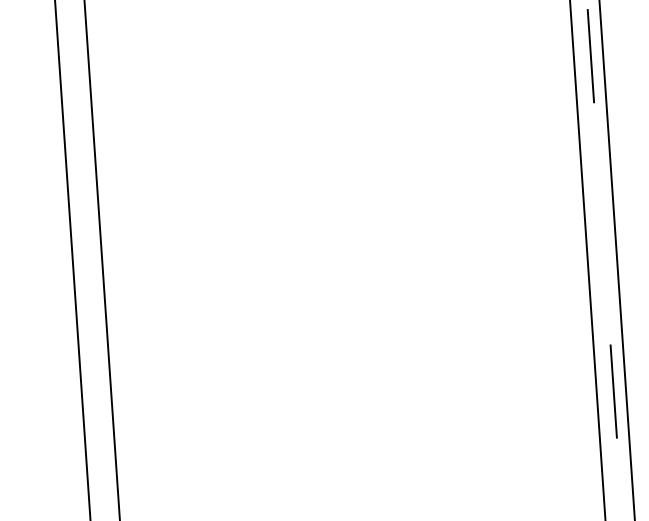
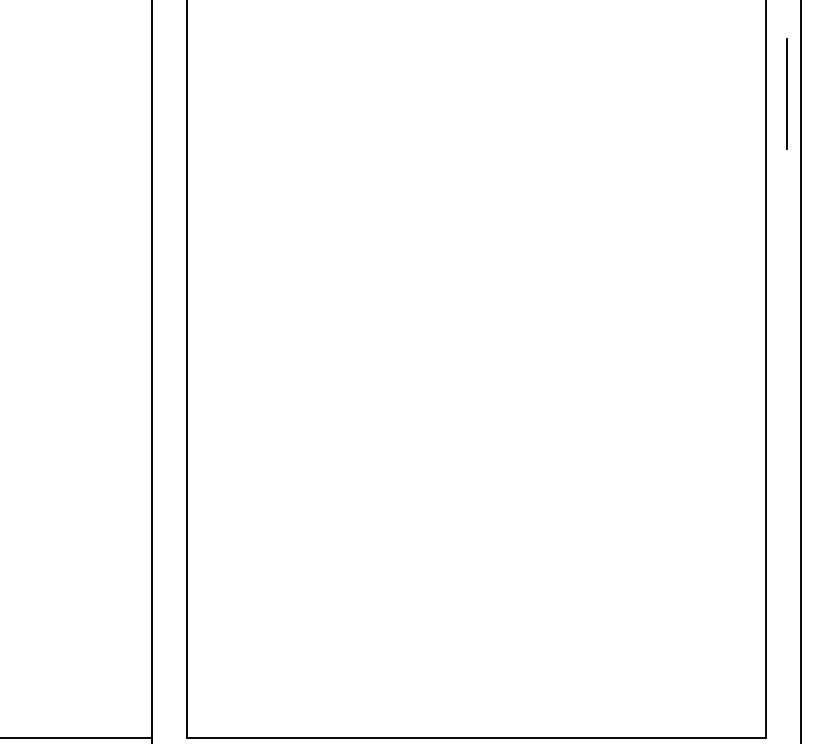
line: (613, 391) -> (786, 495), removed

